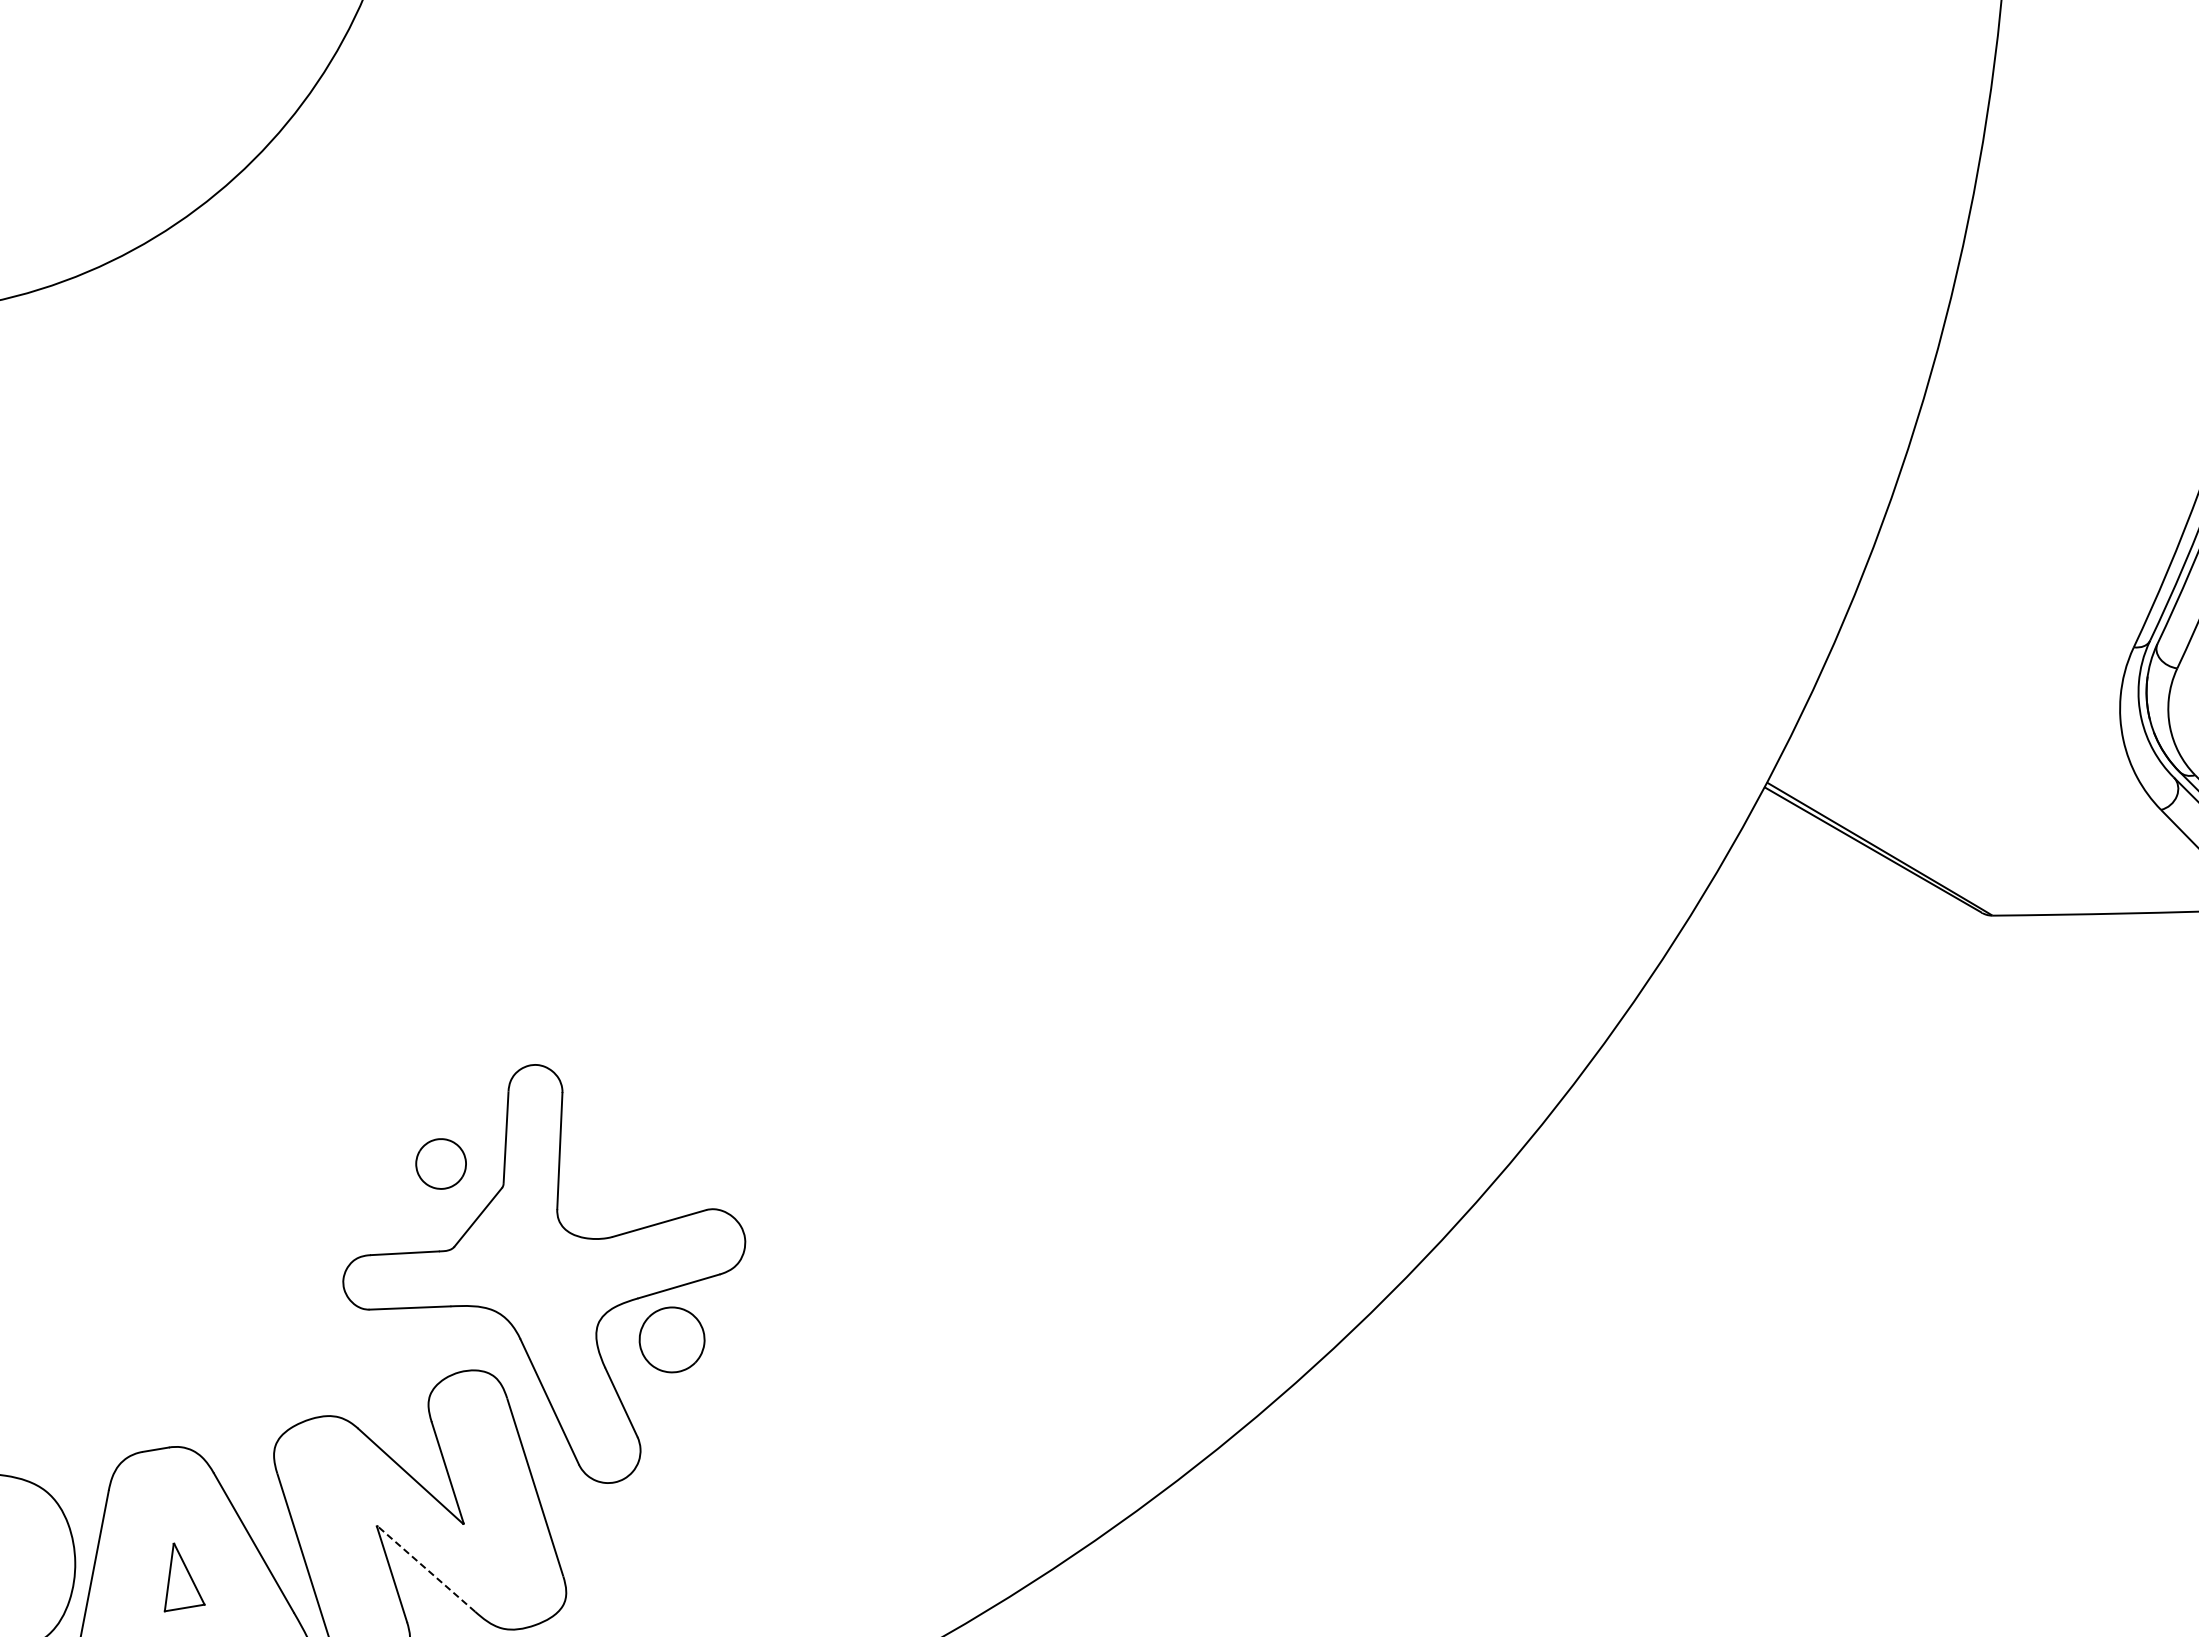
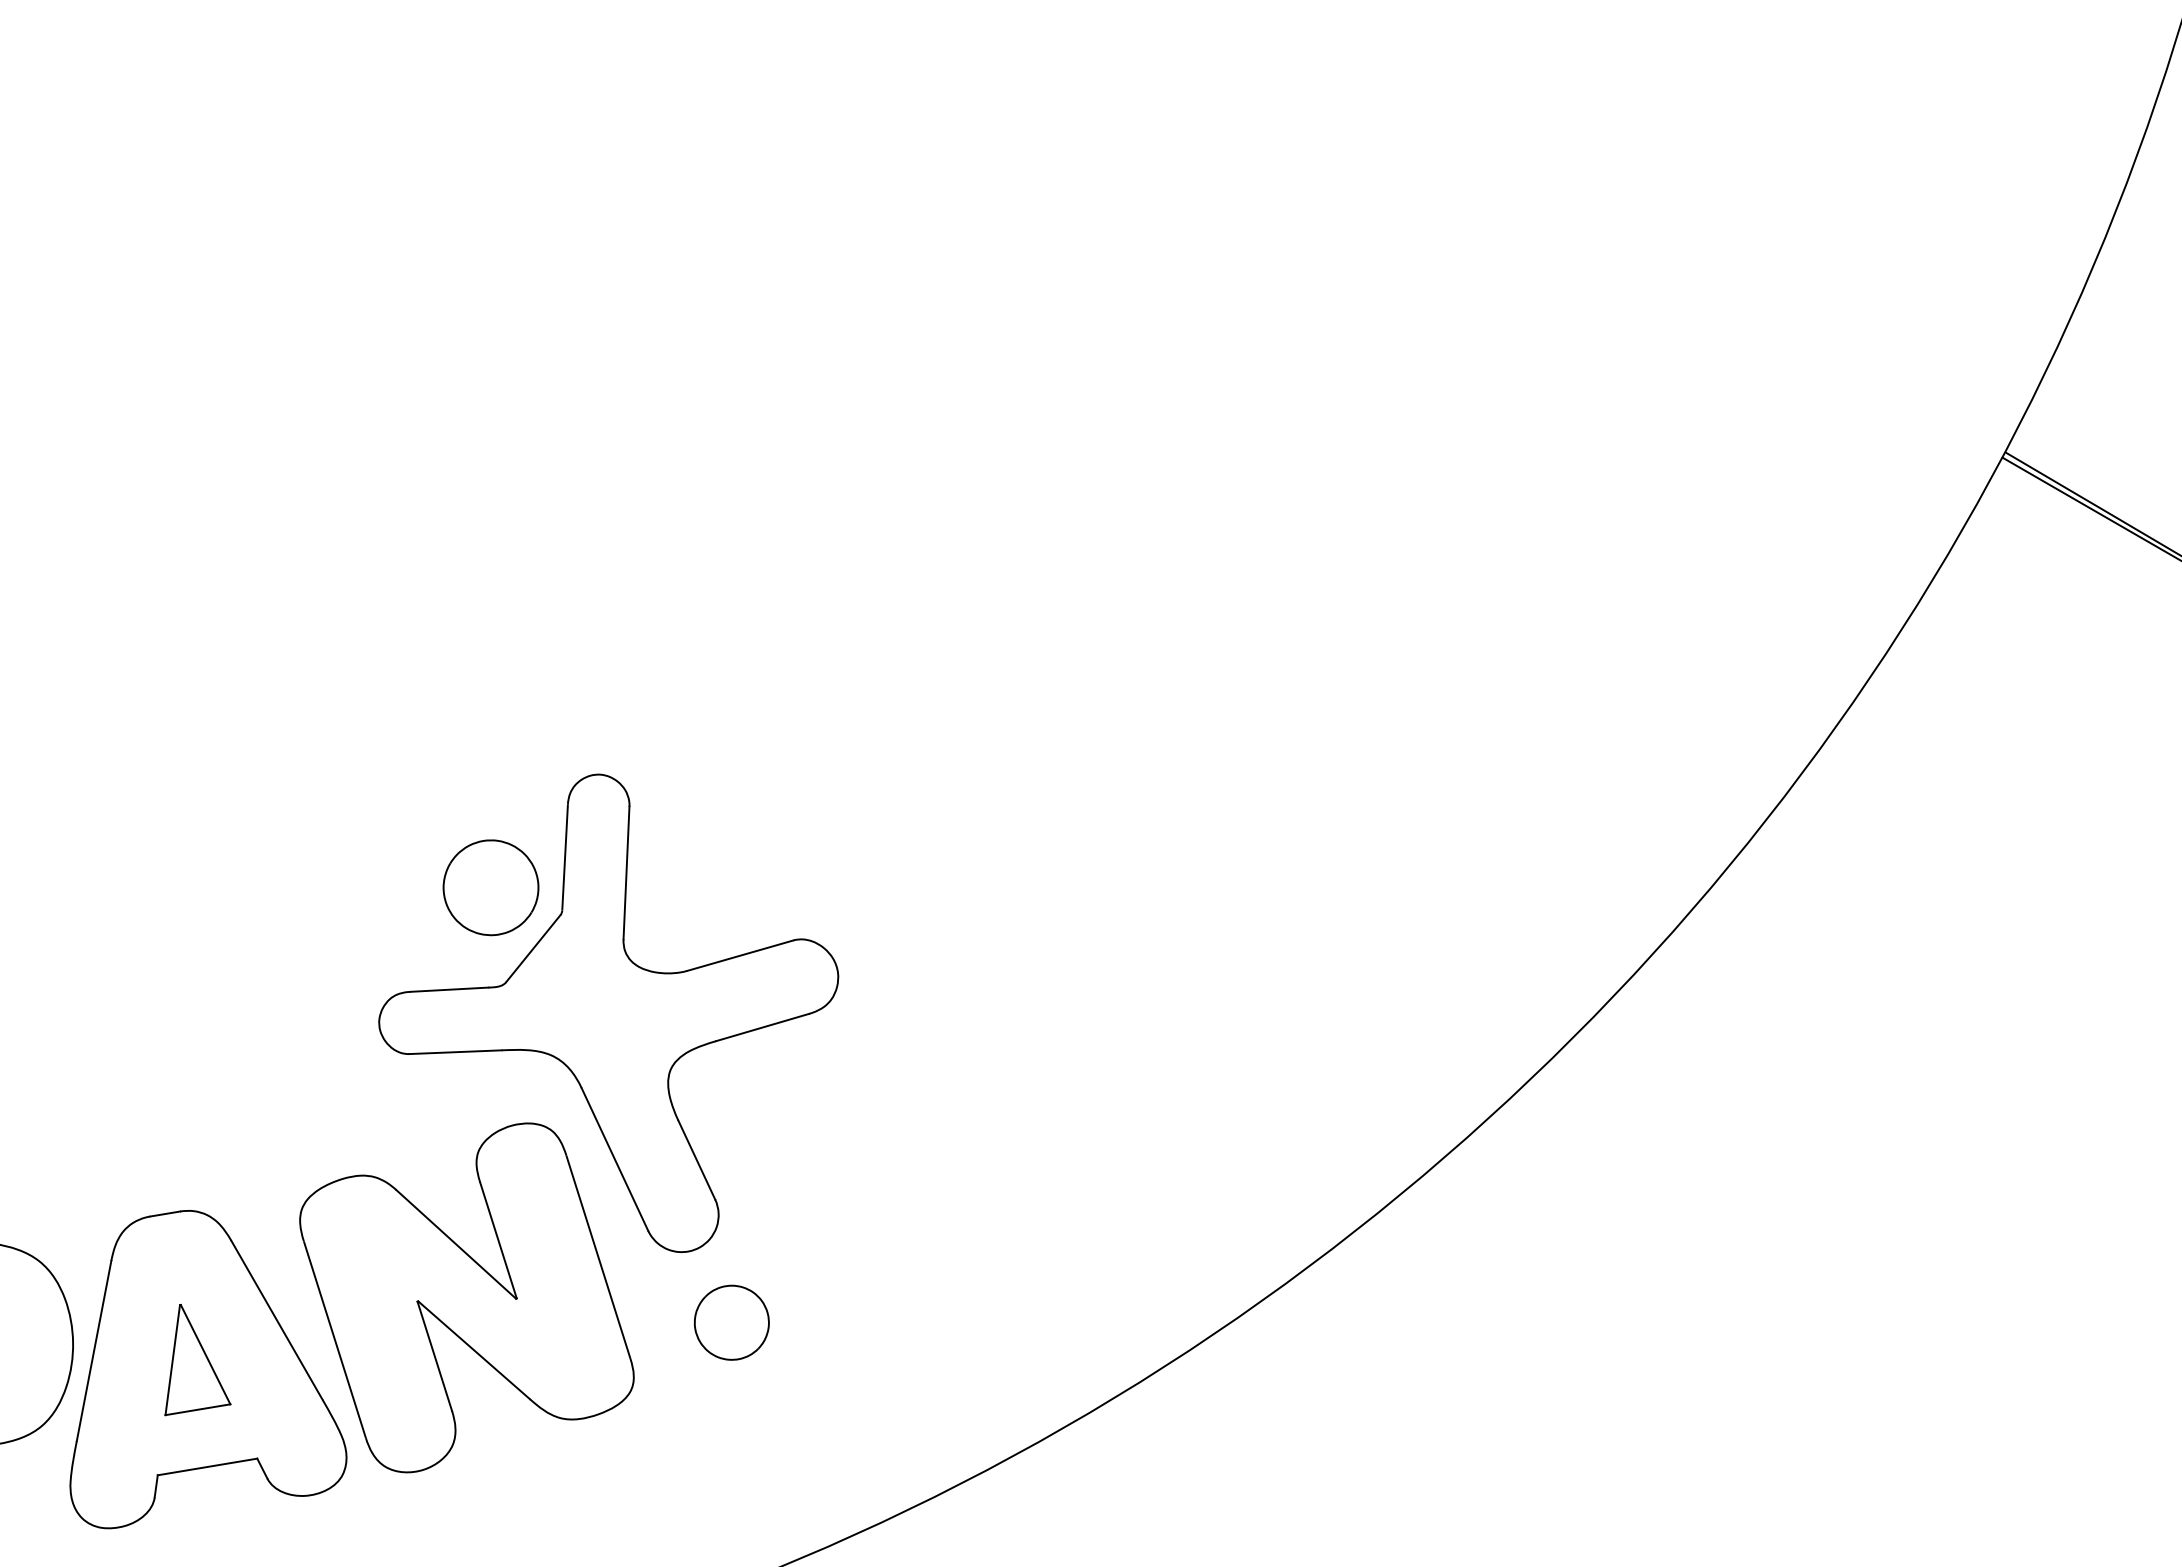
part: (440, 1163) -> (490, 887), size x1.67
part: (671, 1339) -> (731, 1322), moved
line: (426, 1569) -> (474, 1350), dashed -> solid
part: (184, 1577) -> (197, 1359), size x1.43

